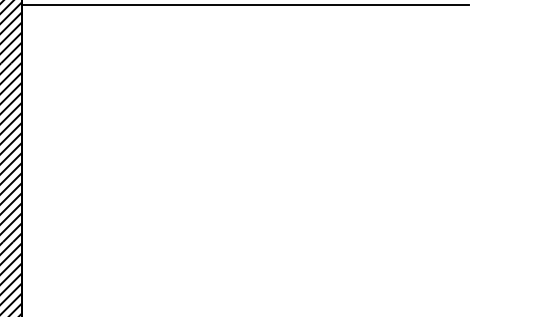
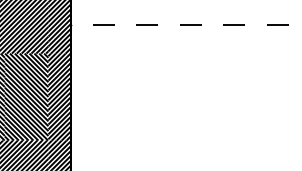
line: (245, 5) -> (179, 25), solid -> dashed

